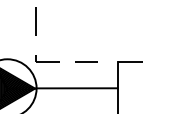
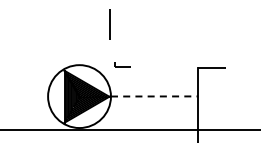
part: (47, 58) -> (122, 64), size x0.6
line: (86, 62) -> (164, 68), removed
line: (76, 88) -> (154, 96), solid -> dashed

